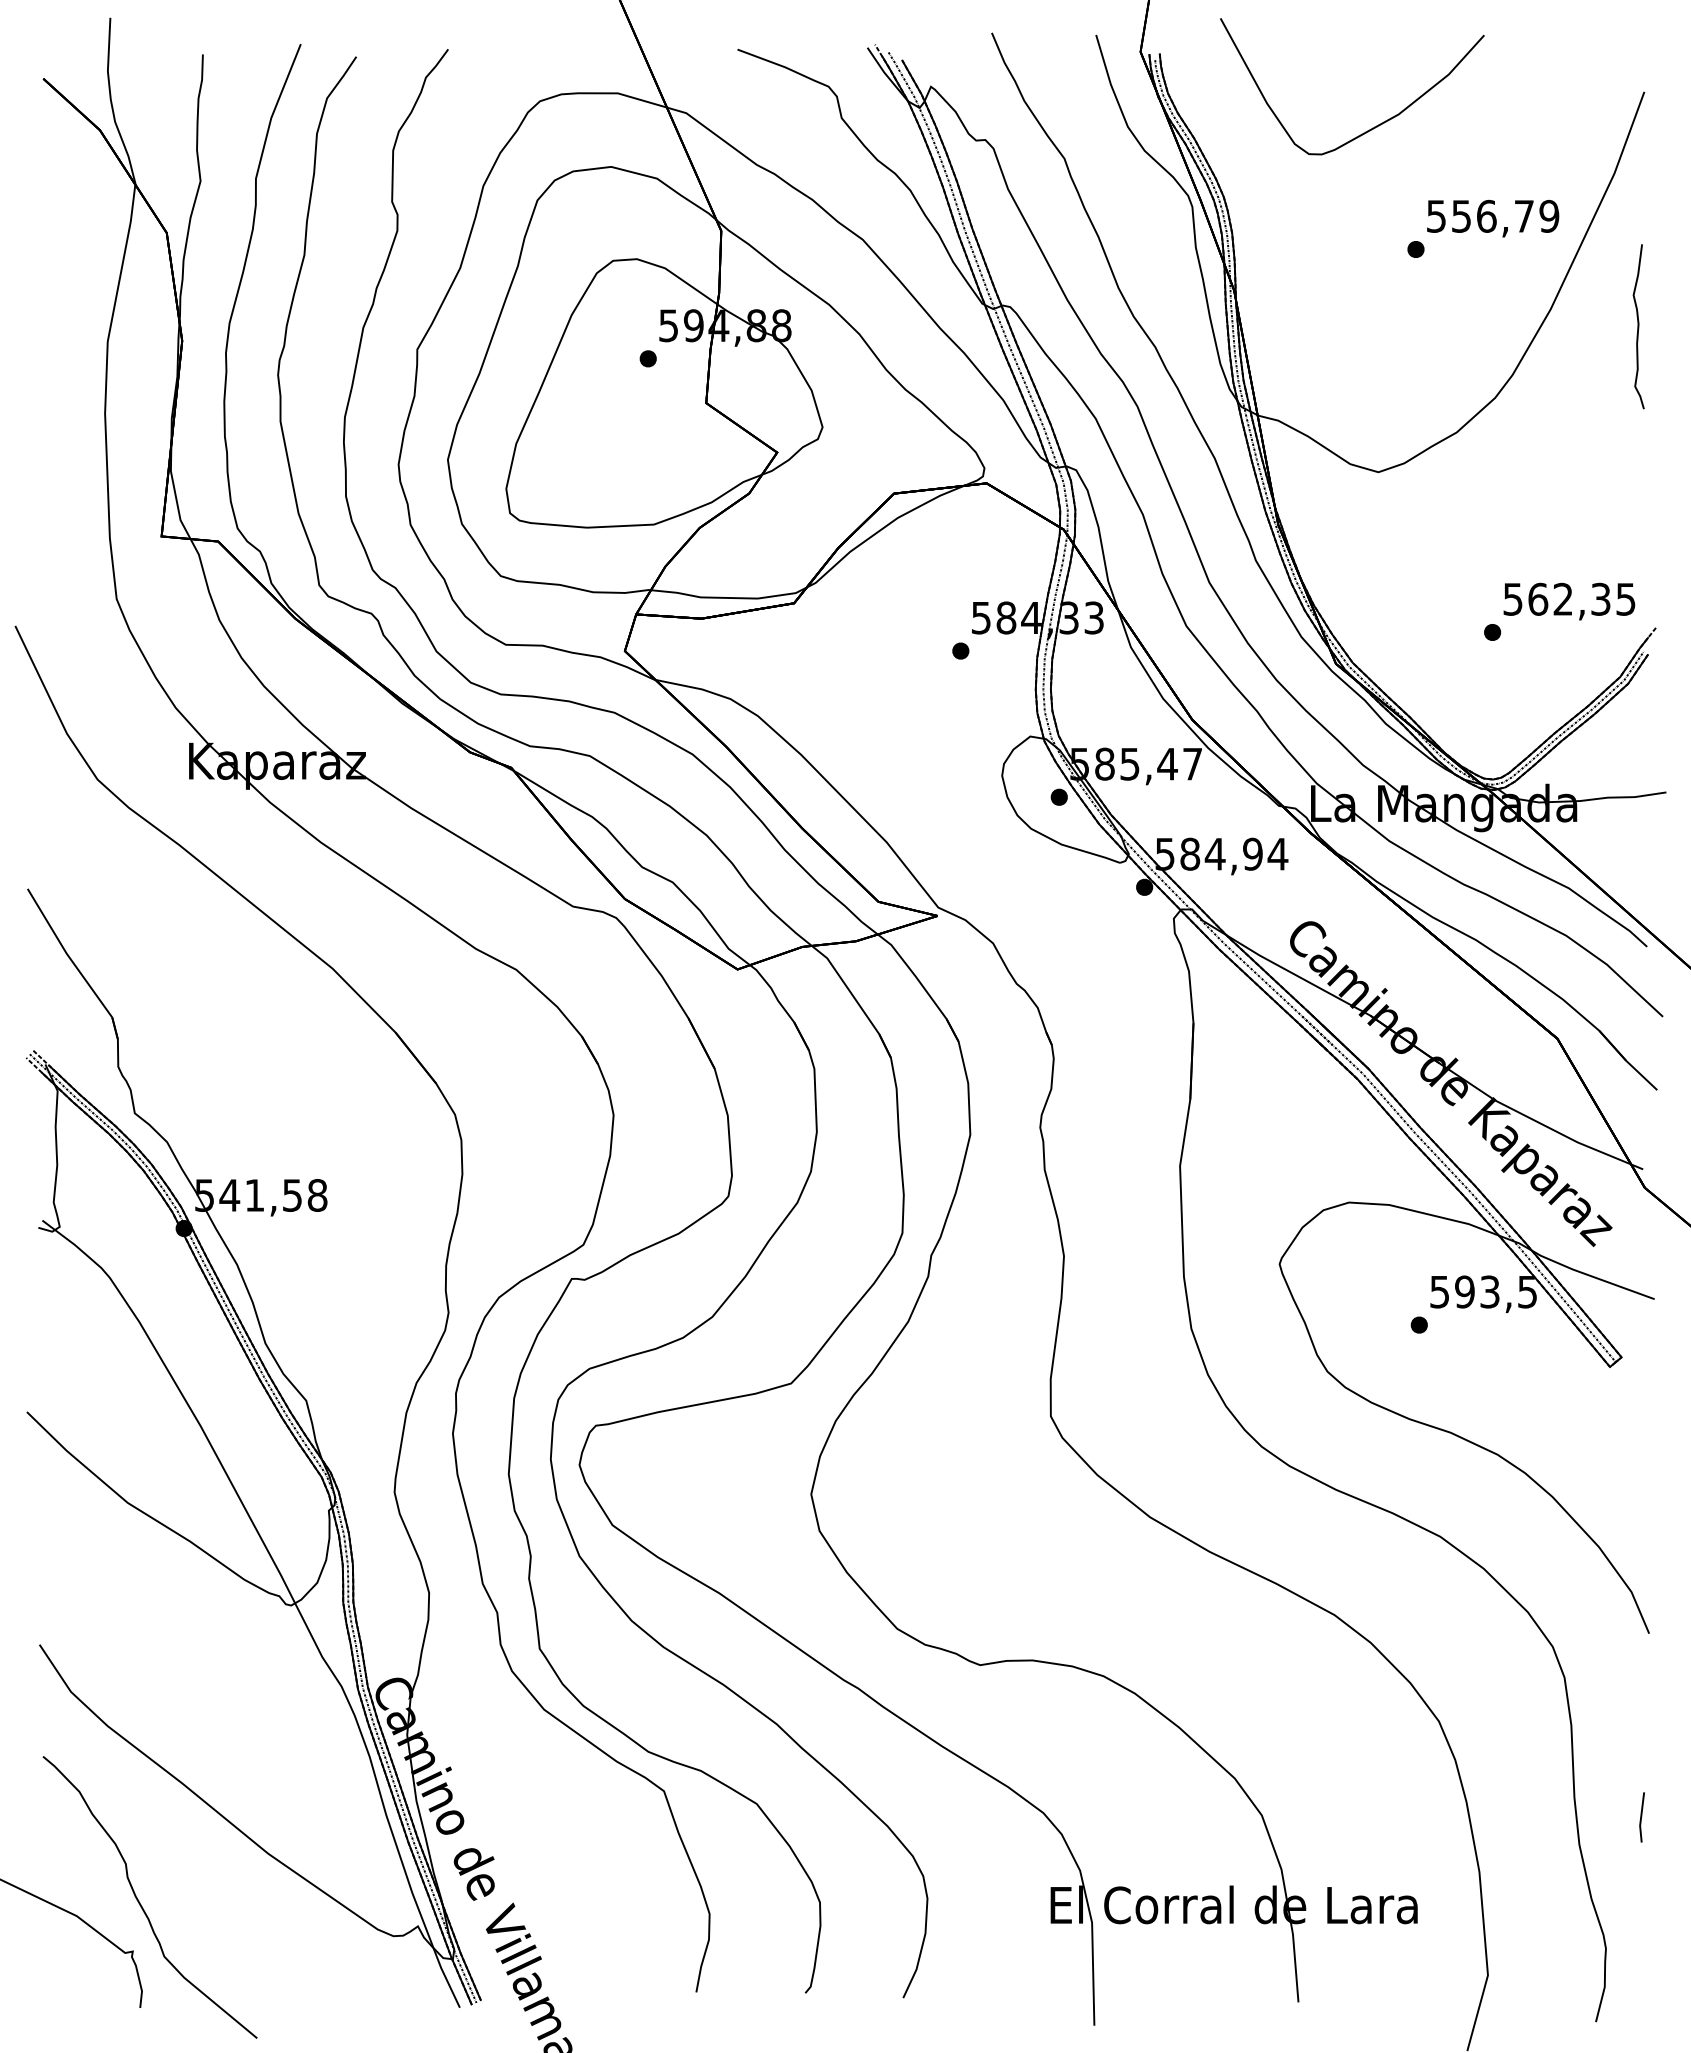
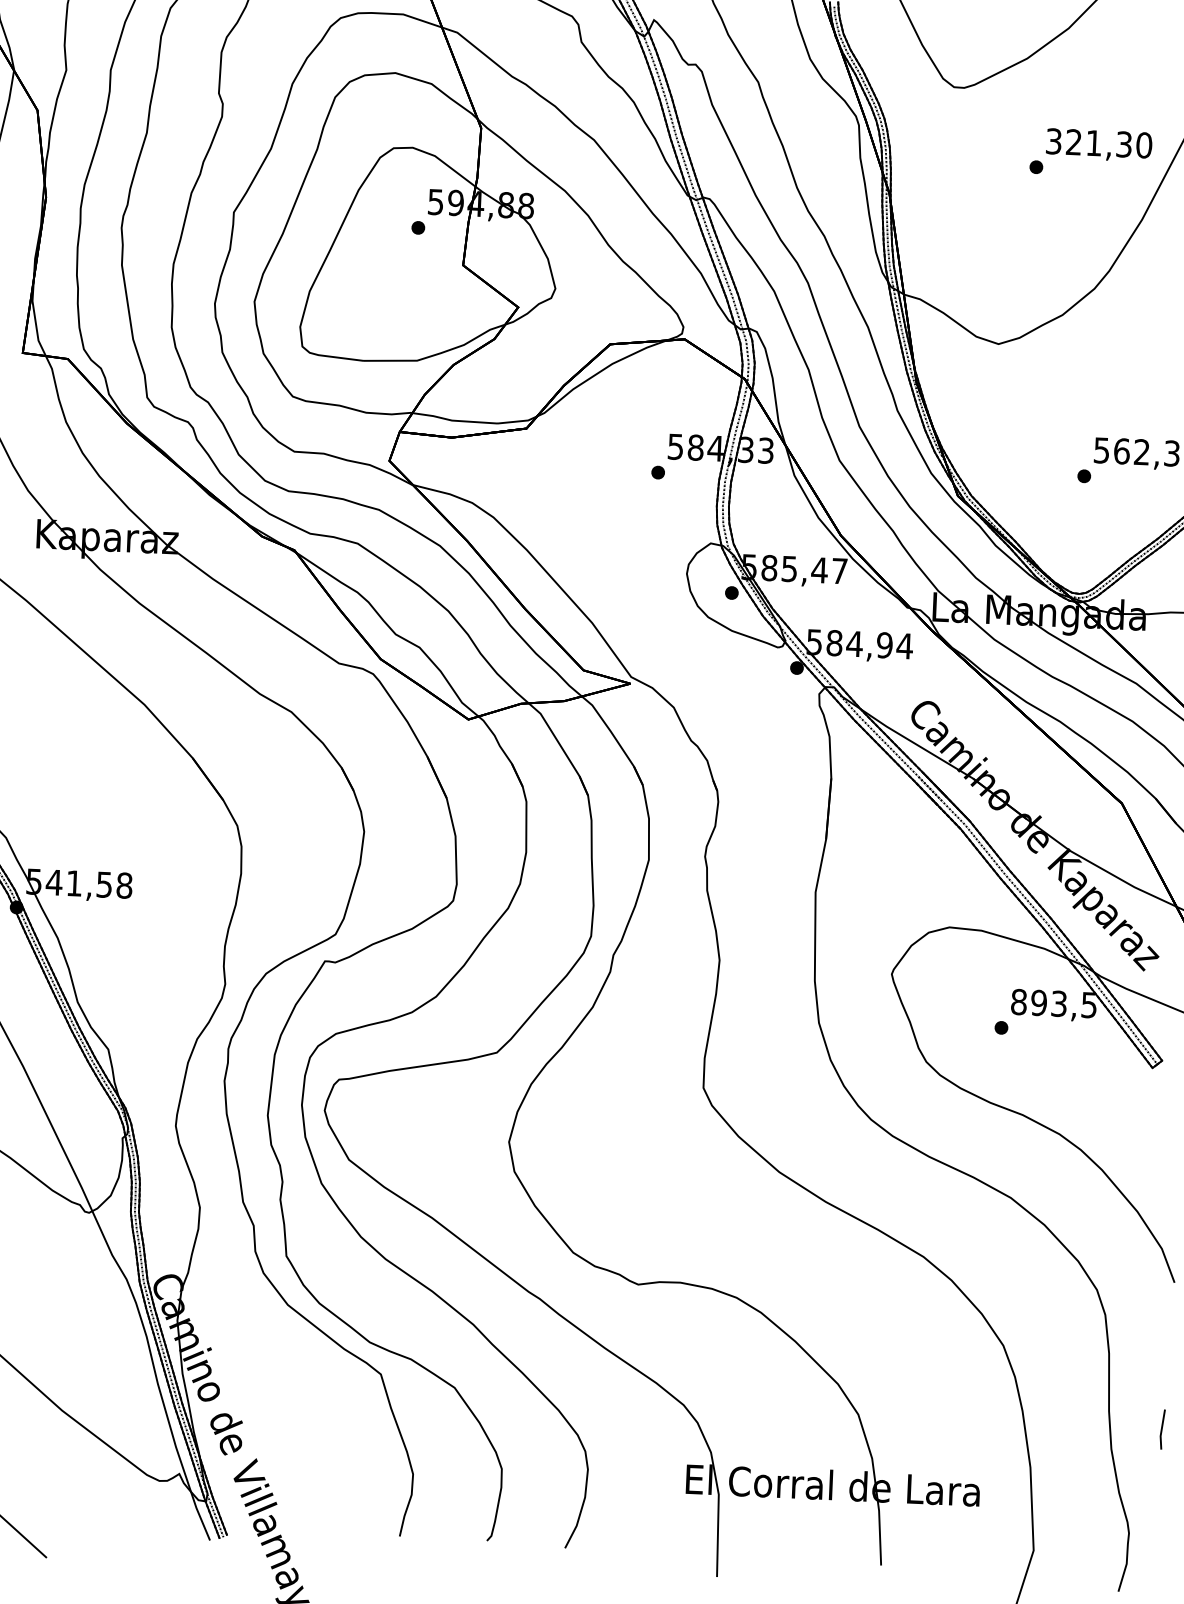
text: (1493, 215) -> (1099, 142), 556,79 -> 321,30
text: (1439, 1291) -> (1018, 1001), 593,5 -> 893,5

